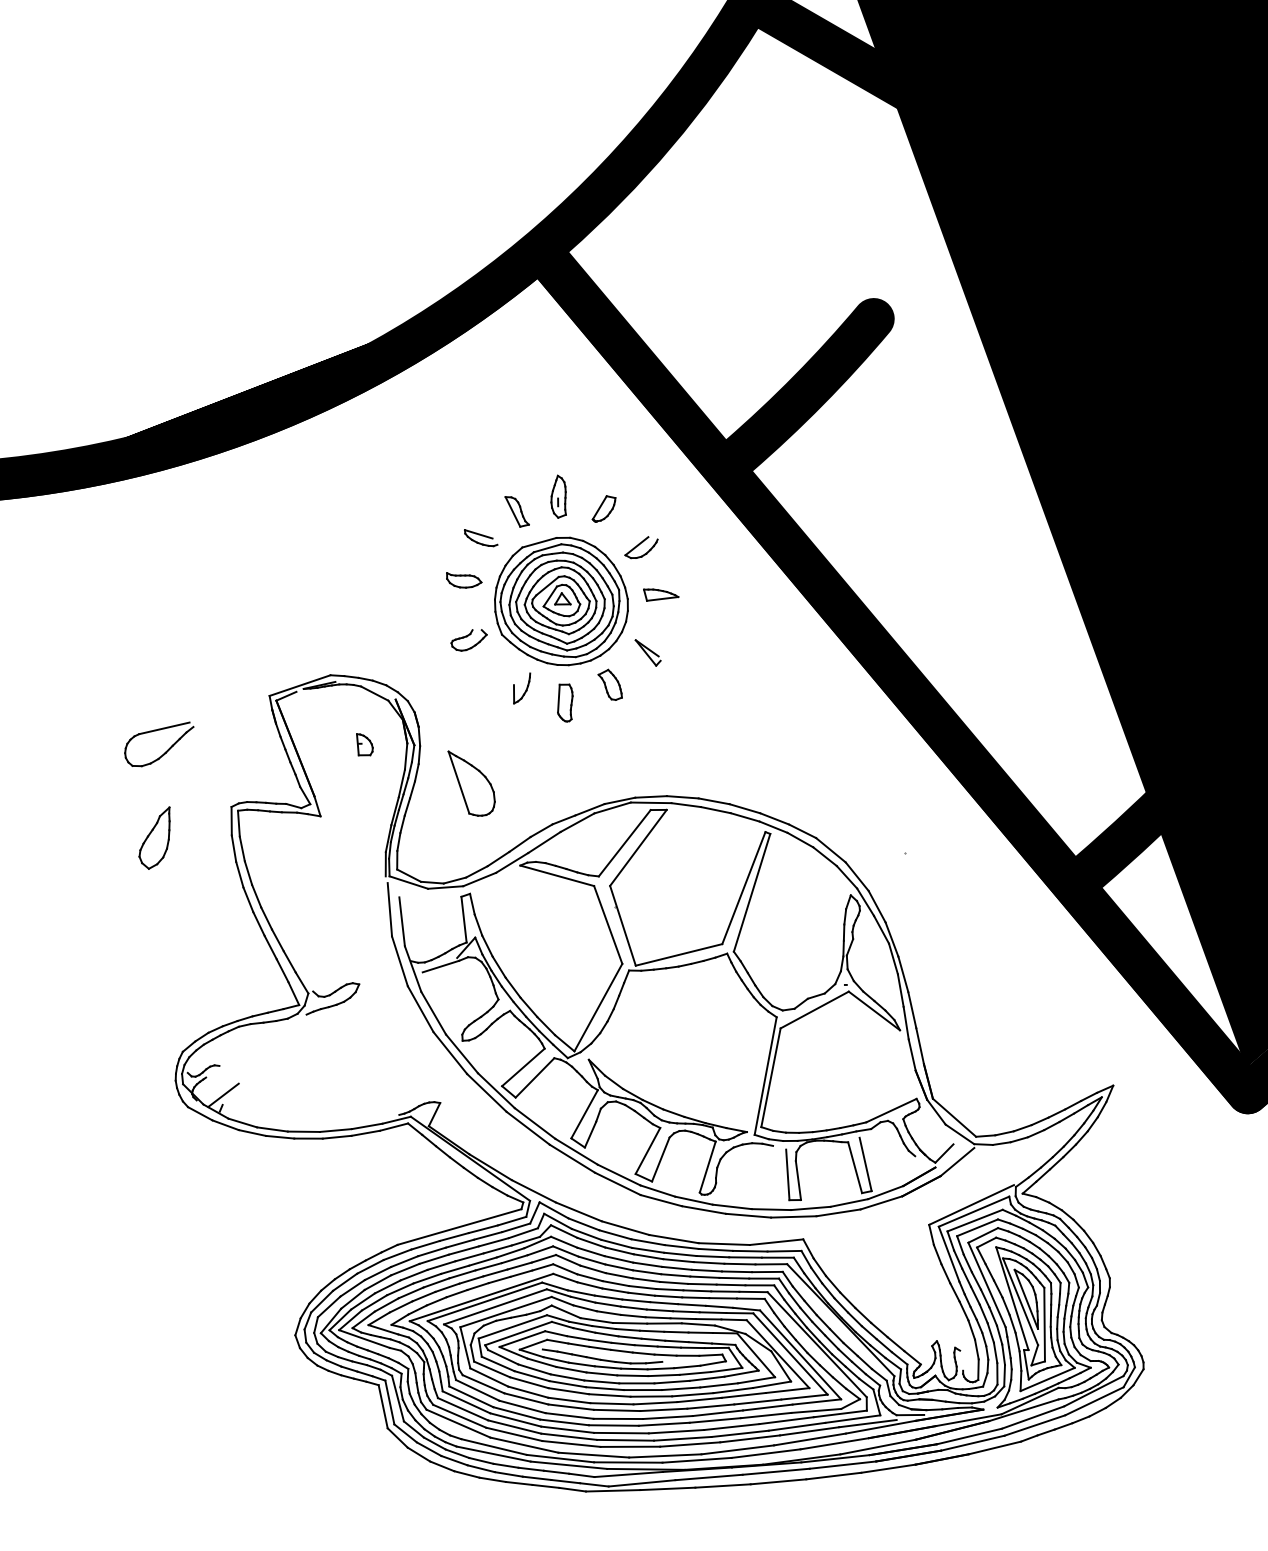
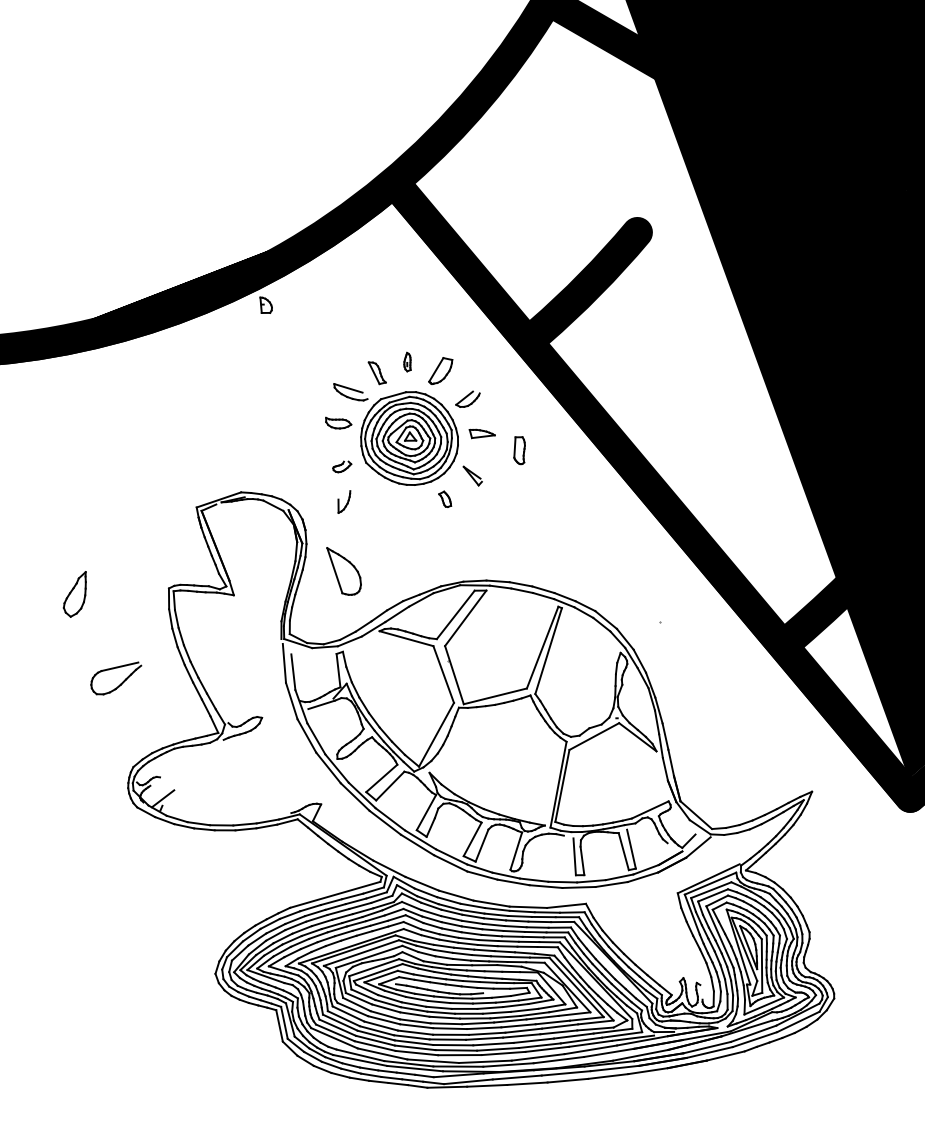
part: (558, 496) -> (407, 361), size x0.6
part: (603, 508) -> (440, 370), size x1.4
part: (481, 538) -> (351, 392), size x1.4
part: (468, 640) -> (341, 467), size x0.7
part: (609, 684) -> (444, 499), size x0.7
part: (522, 688) -> (344, 502), moved
part: (565, 702) -> (519, 450), moved
part: (364, 744) -> (265, 305), moved
part: (166, 750) -> (121, 682), moved
part: (154, 837) -> (74, 593), moved

